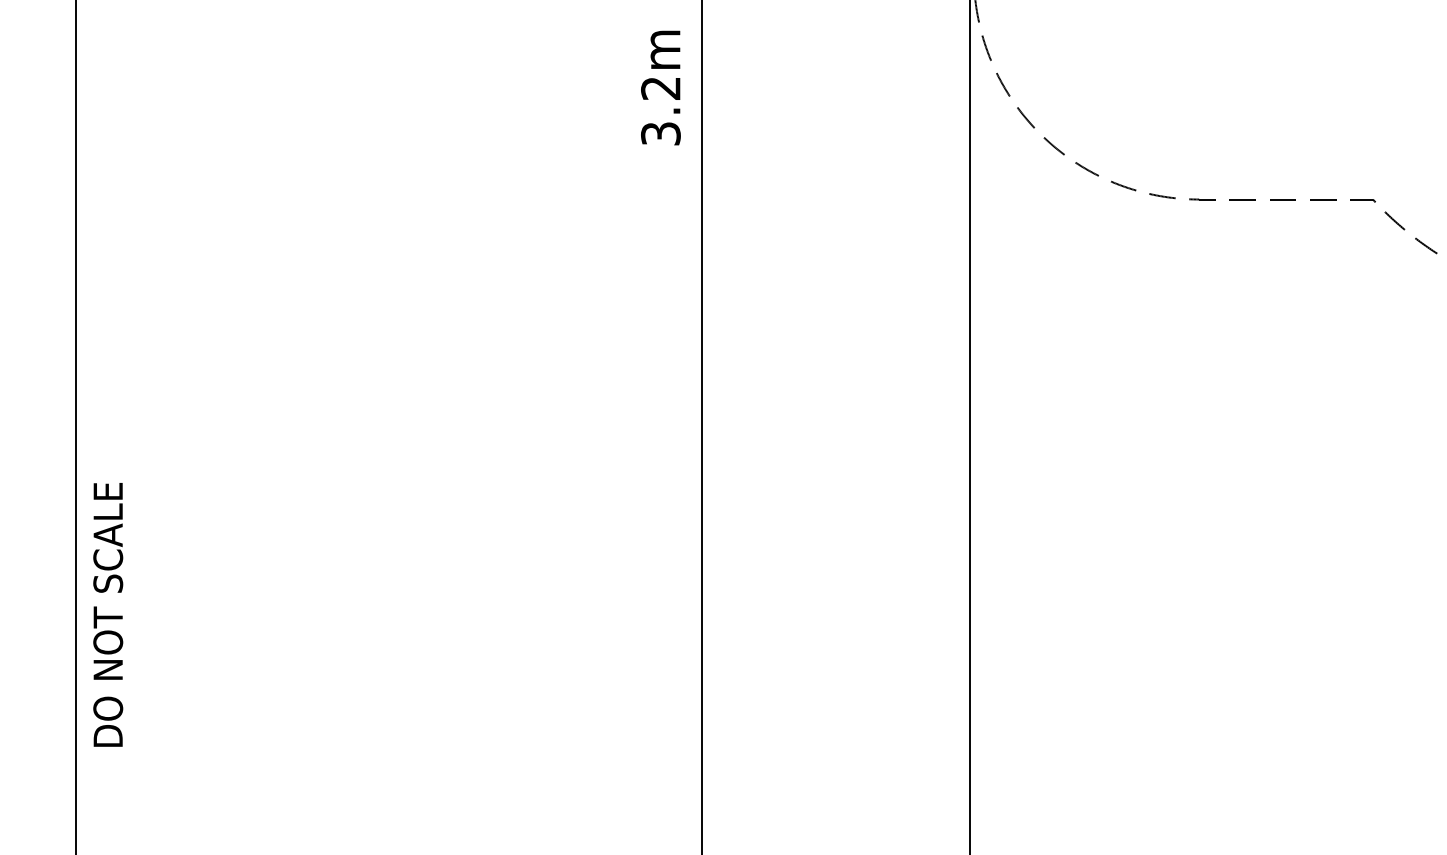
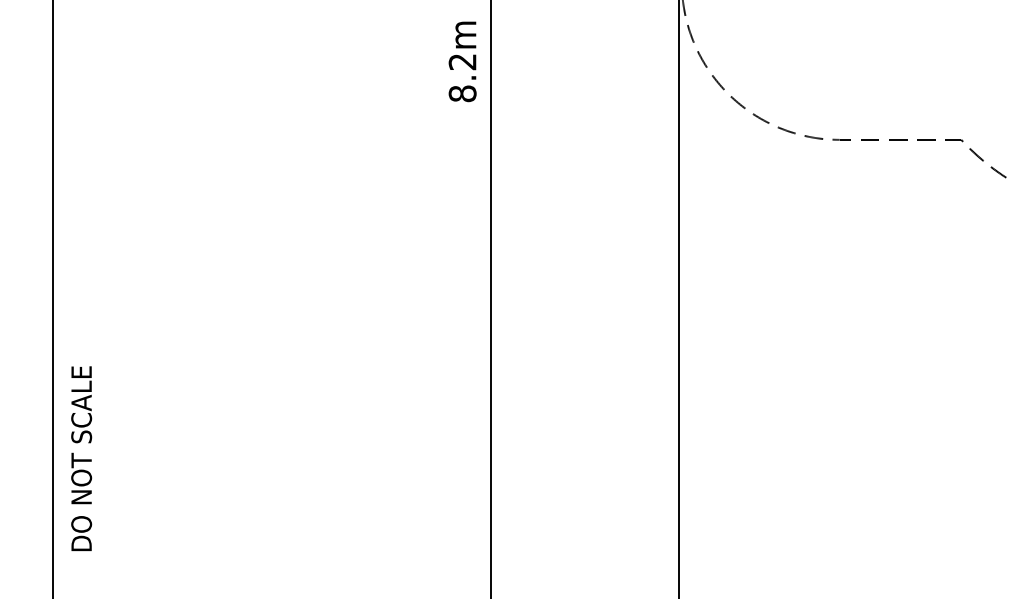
text: (660, 133) -> (462, 93), 3.2m -> 8.2m
text: (108, 614) -> (81, 458), moved

